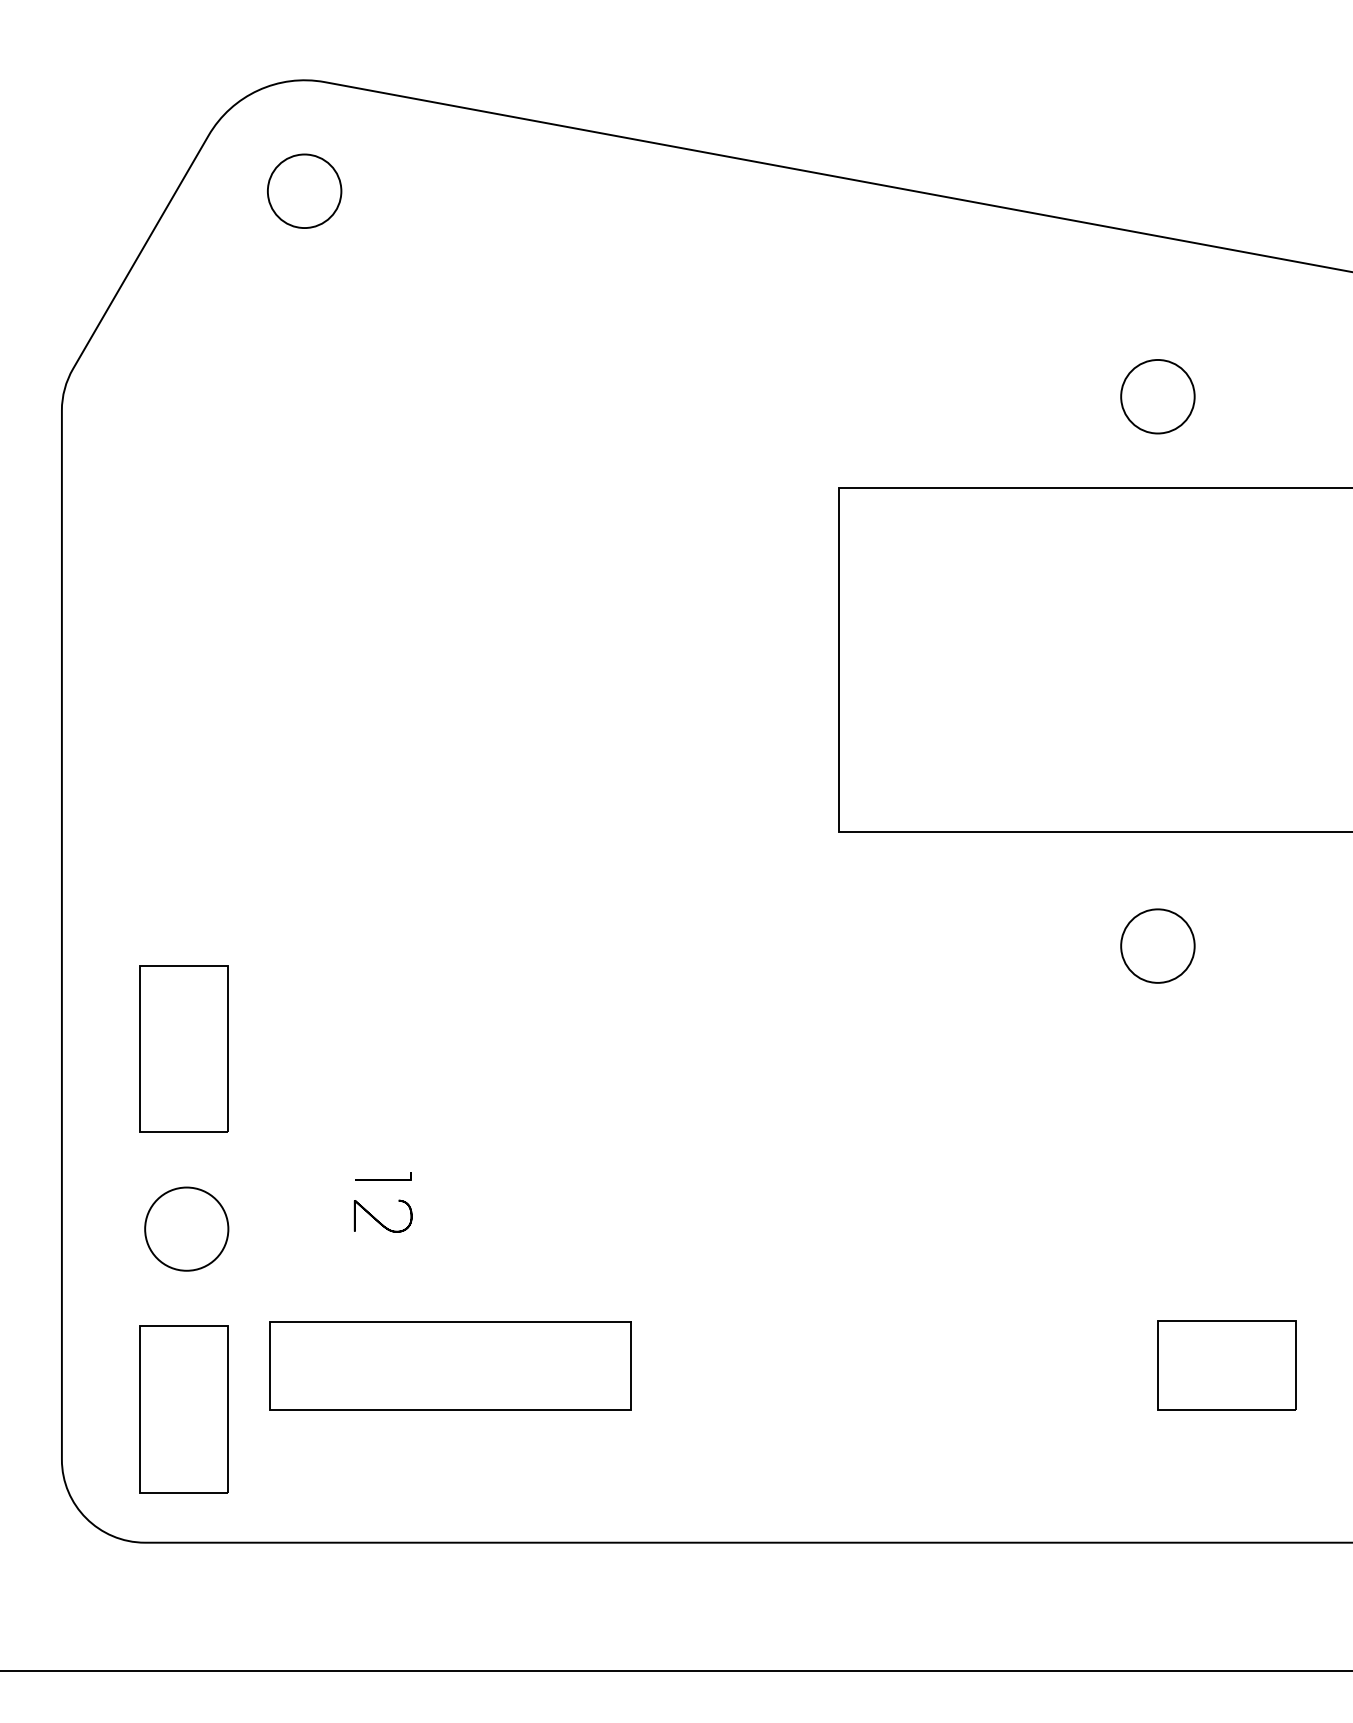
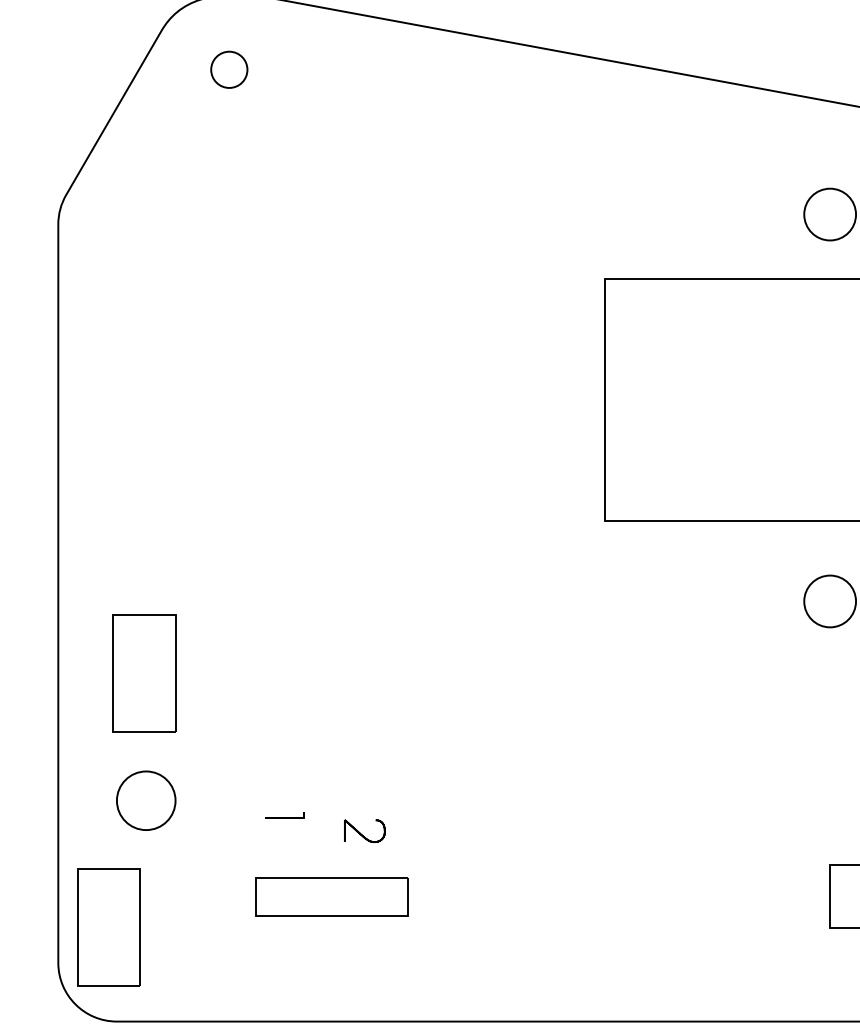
part: (304, 190) -> (229, 69), size x0.7
part: (383, 1176) -> (284, 815), moved
part: (377, 1219) -> (360, 833), moved
part: (450, 1365) -> (331, 896), size x0.6
part: (183, 1409) -> (108, 927), moved

